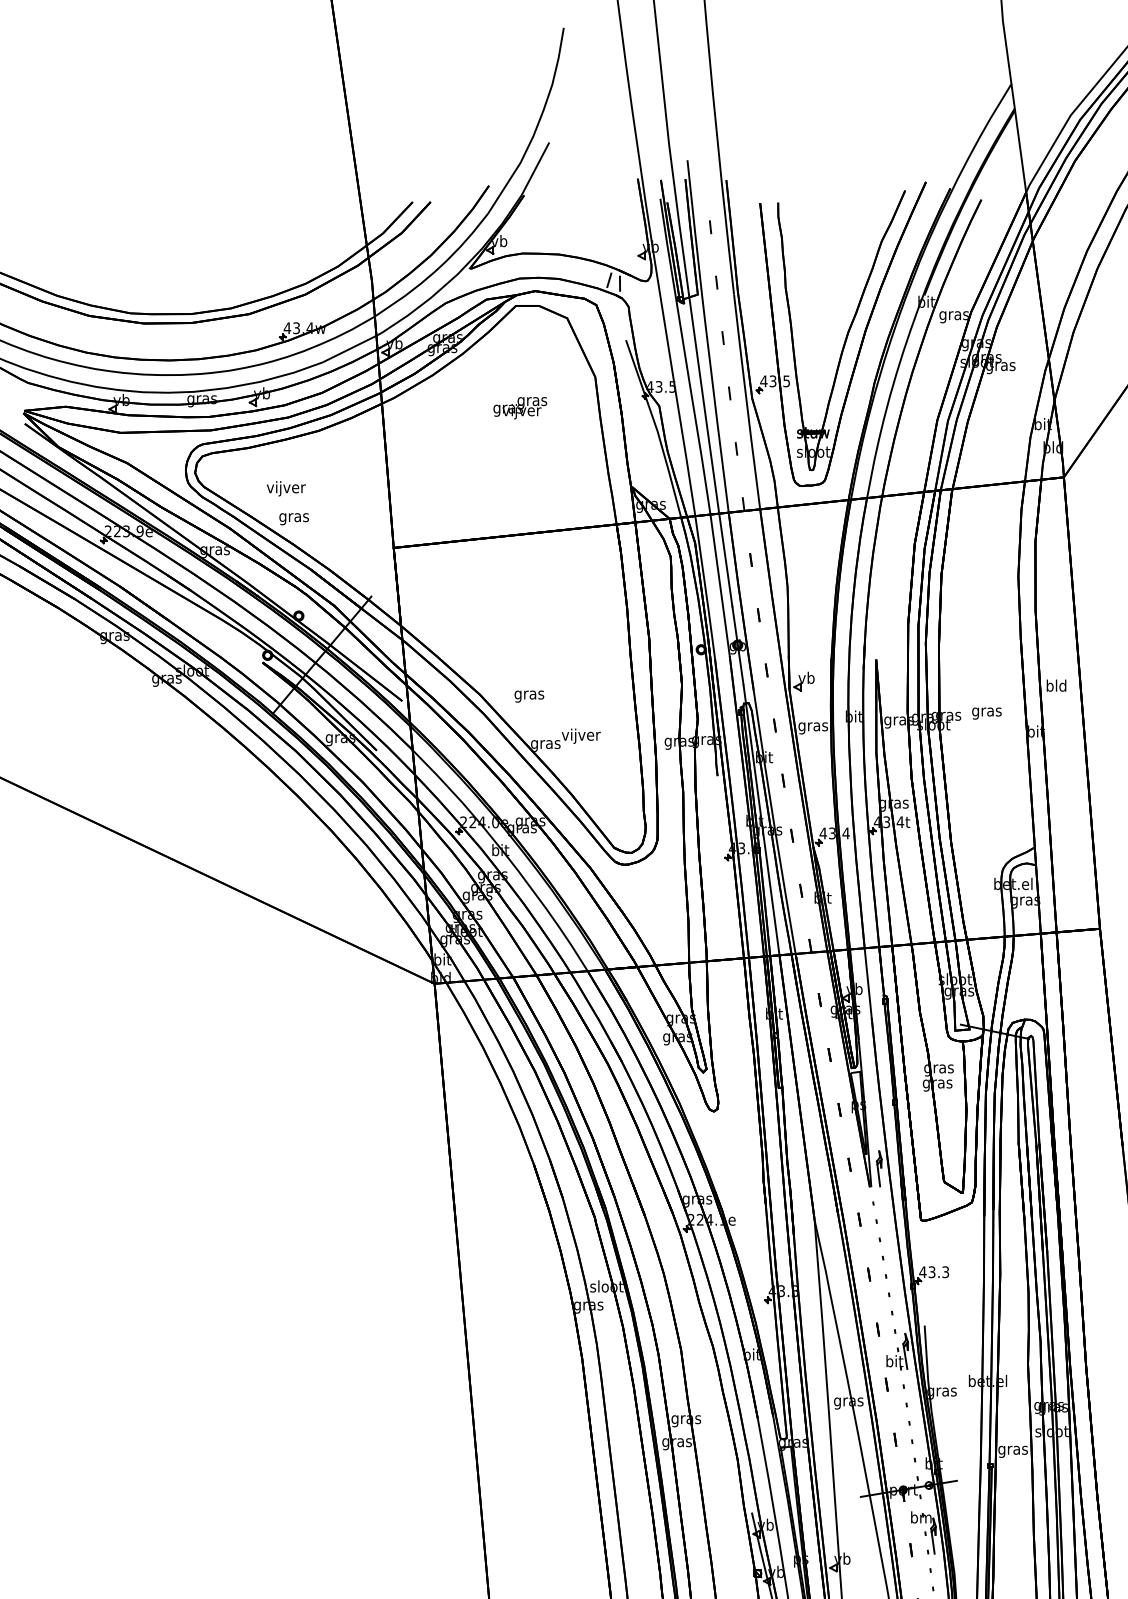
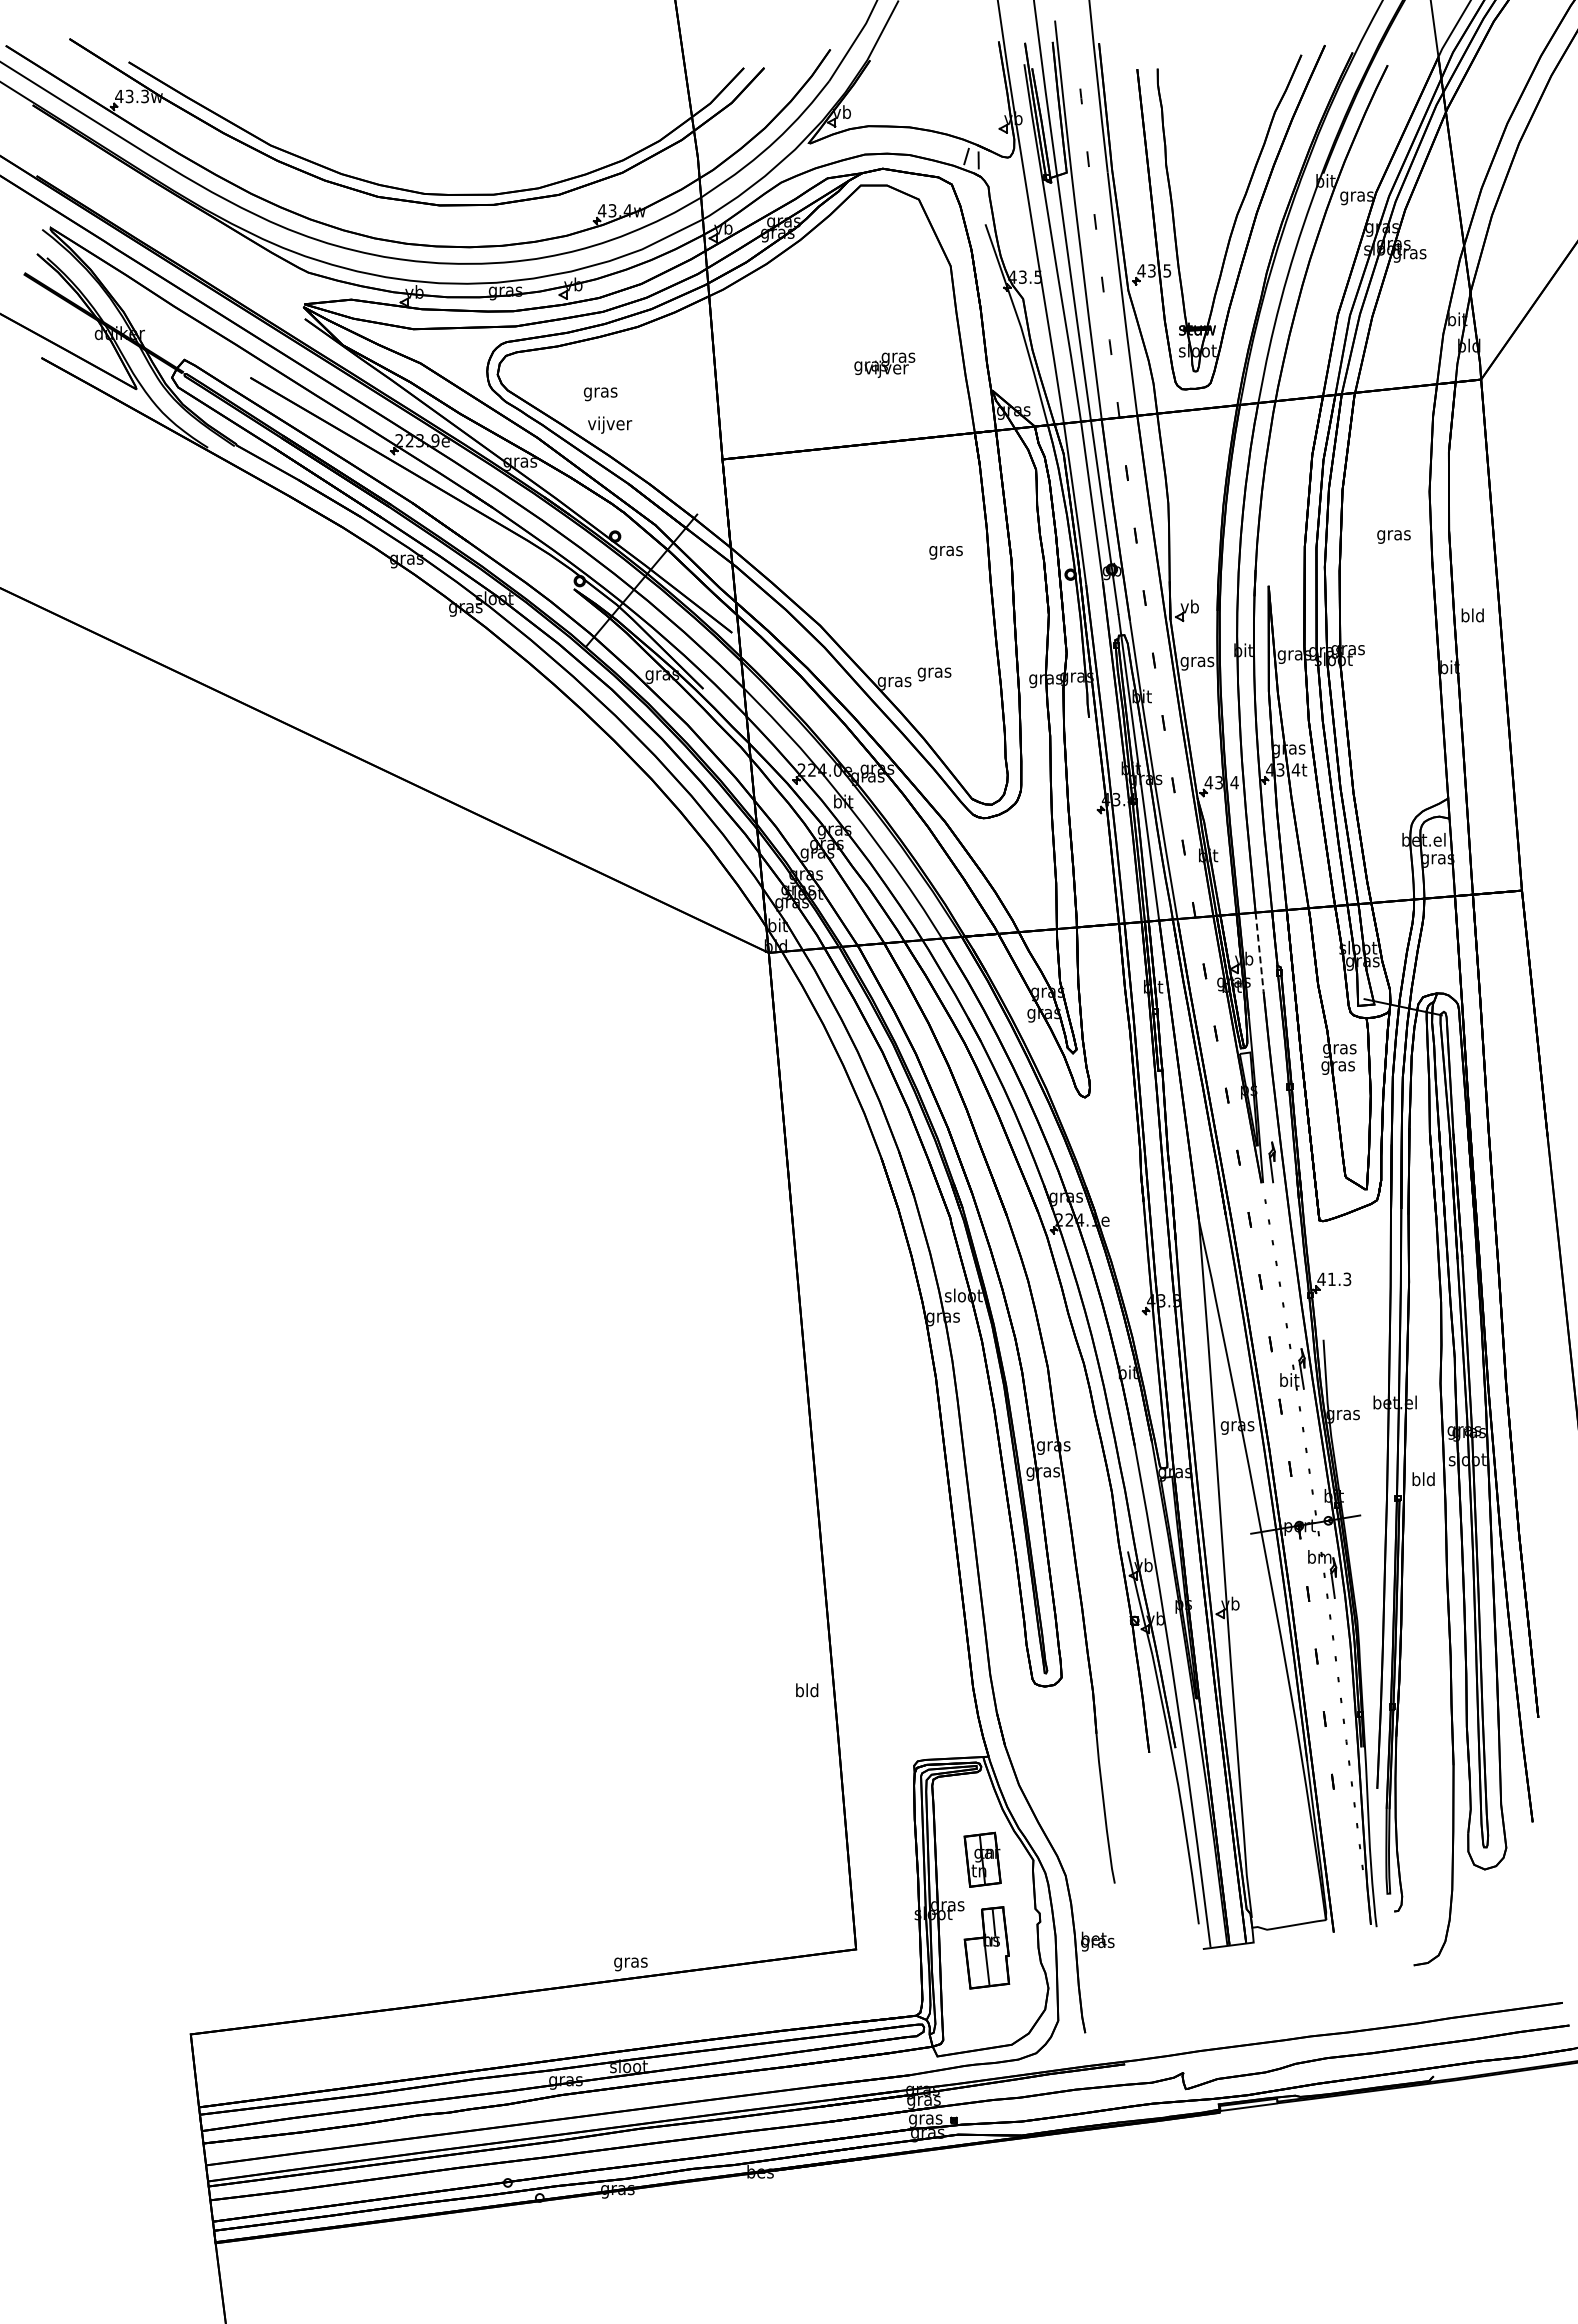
text: (520, 407) -> (884, 364), moved
text: (285, 488) -> (600, 392), vijver -> gras
text: (294, 517) -> (610, 424), gras -> vijver
text: (528, 696) -> (945, 552), moved
text: (986, 713) -> (1393, 536), moved
text: (581, 736) -> (934, 672), vijver -> gras
line: (868, 983) -> (1259, 952), solid -> dashed
text: (931, 1272) -> (1331, 1279), 43.3 -> 41.3
text: (1012, 1449) -> (1423, 1480), gras -> bld

